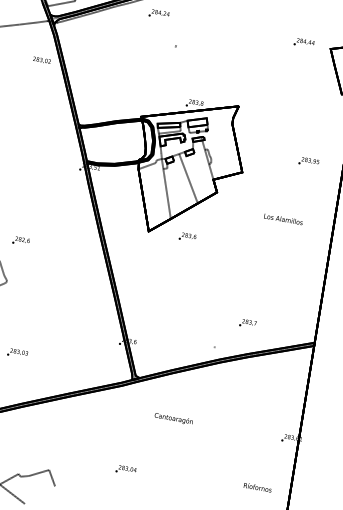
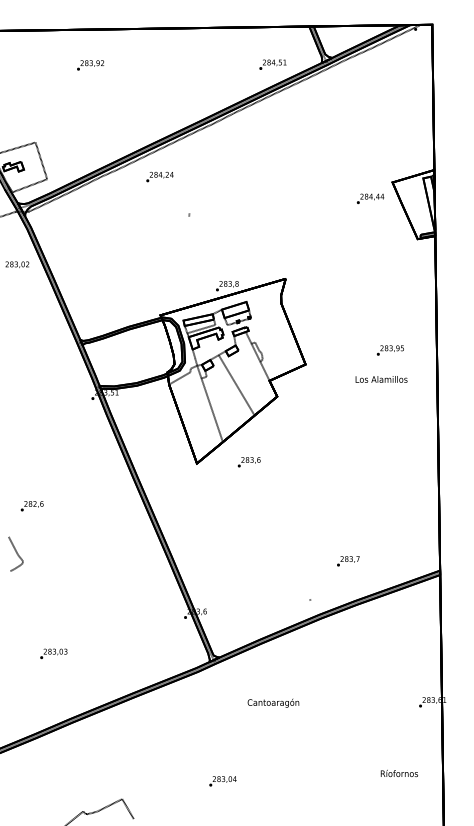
text: (304, 42) -> (370, 198), moved
text: (308, 161) -> (389, 350), moved
text: (283, 219) -> (381, 379), moved

